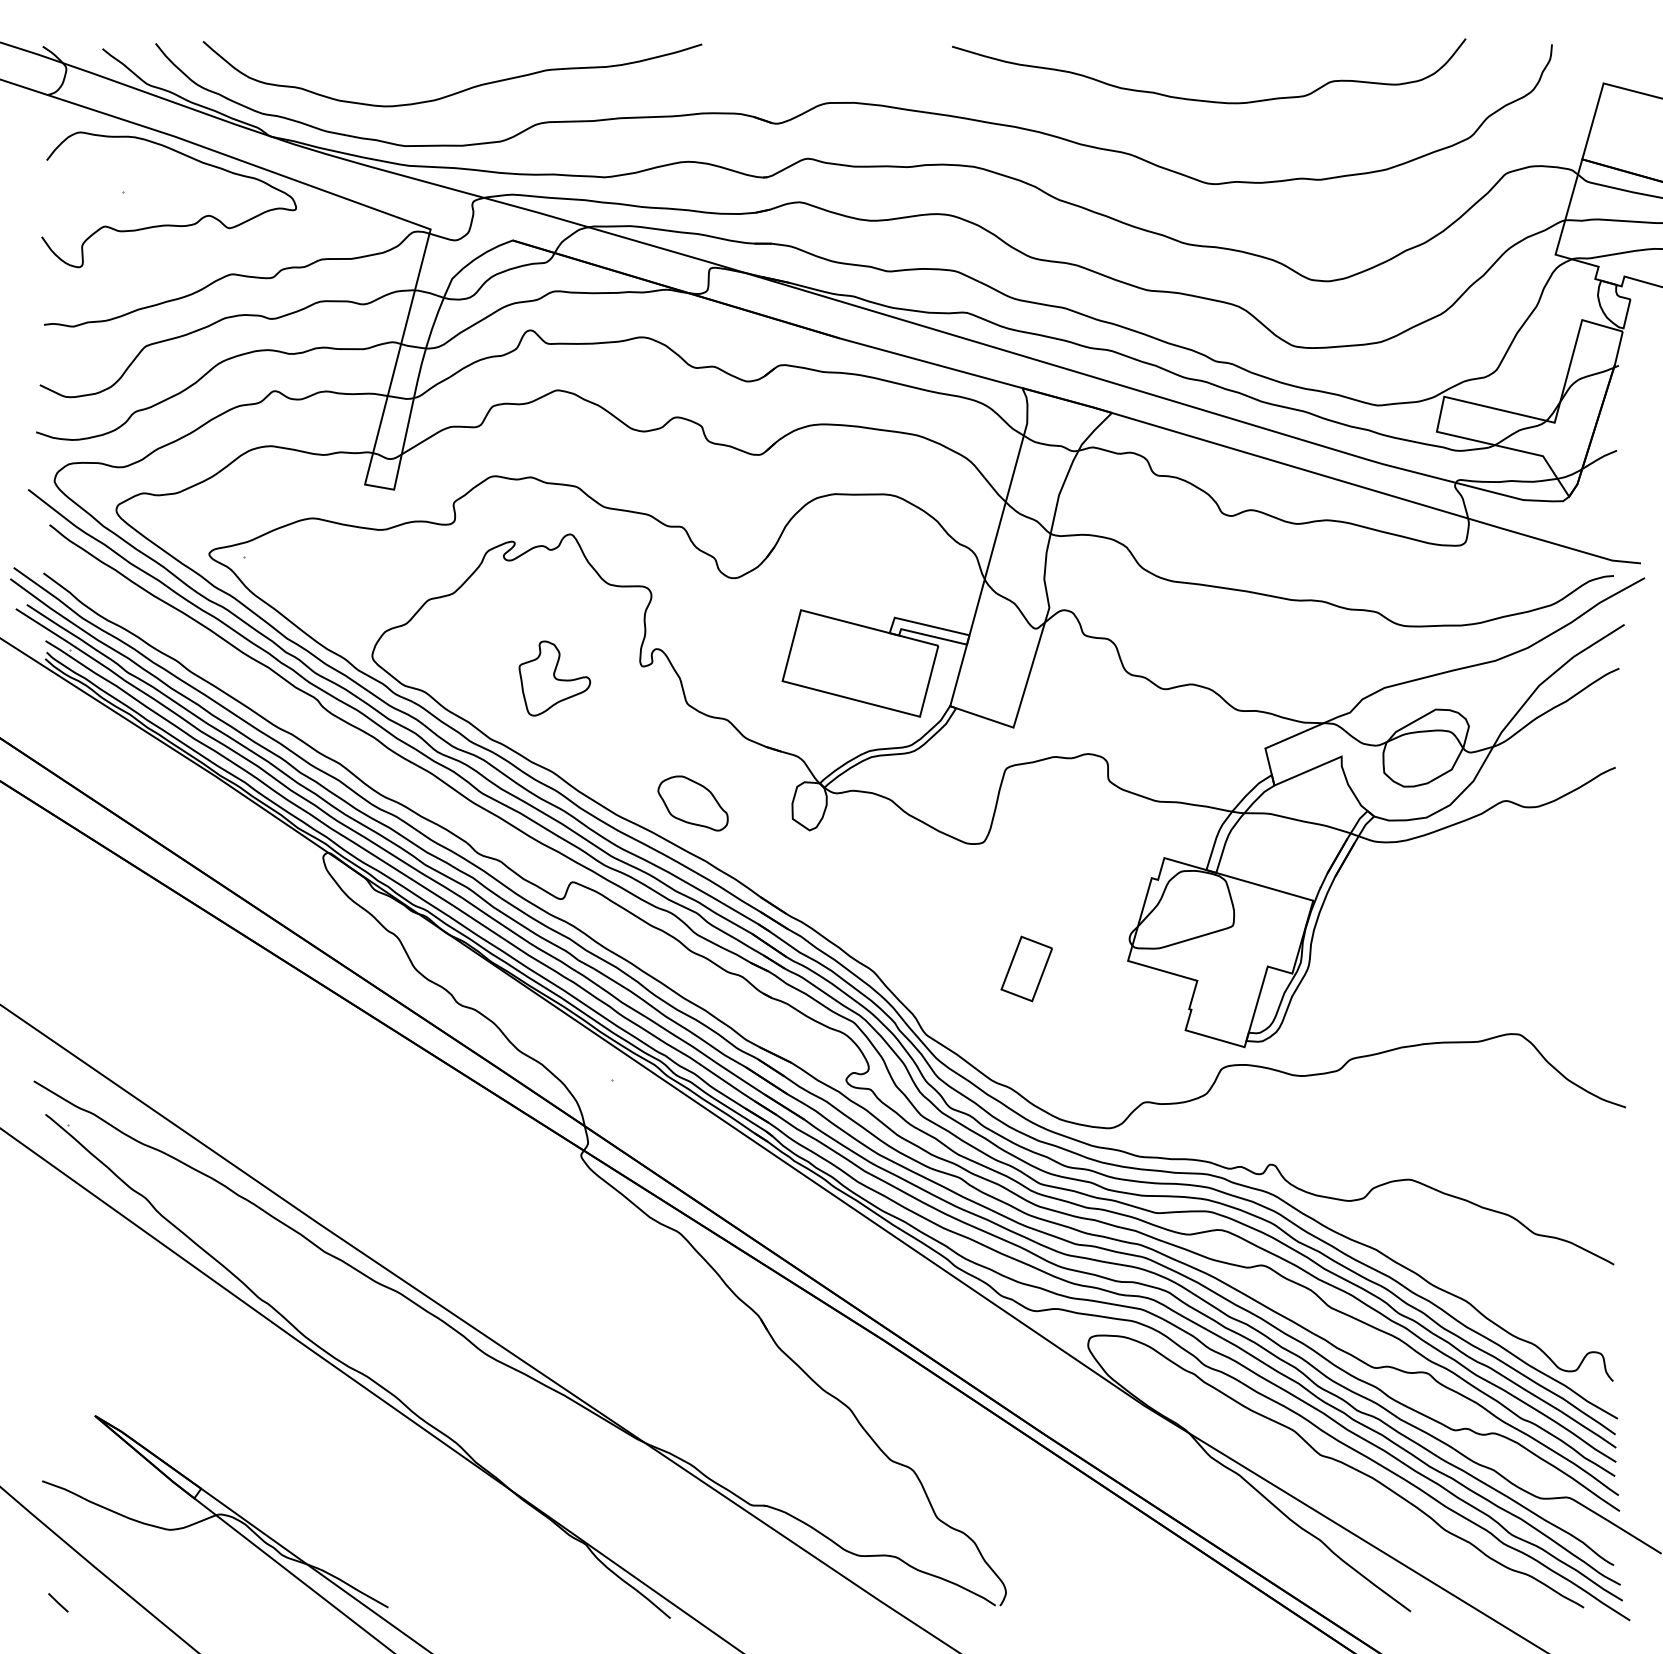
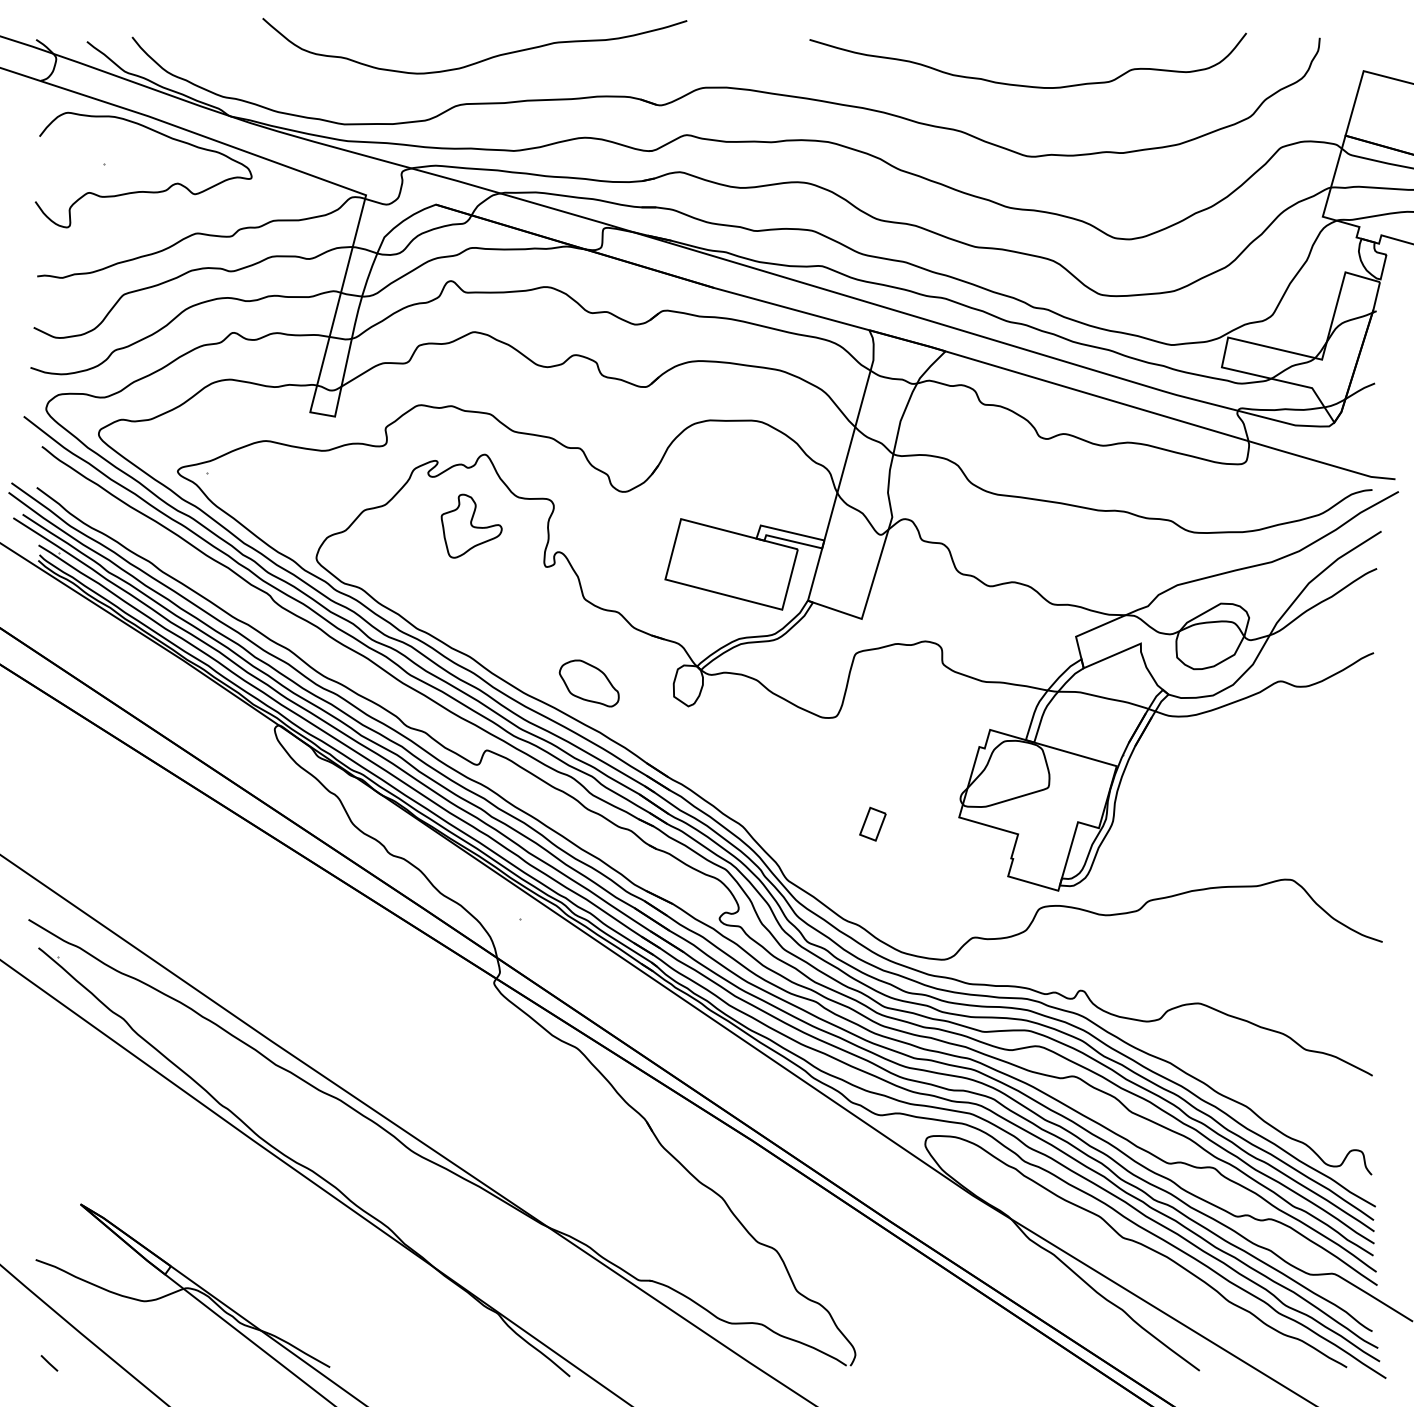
curve: (460, 90) -> (481, 60), moved
part: (554, 678) -> (471, 526), moved
part: (1026, 968) -> (872, 823), size x0.6

